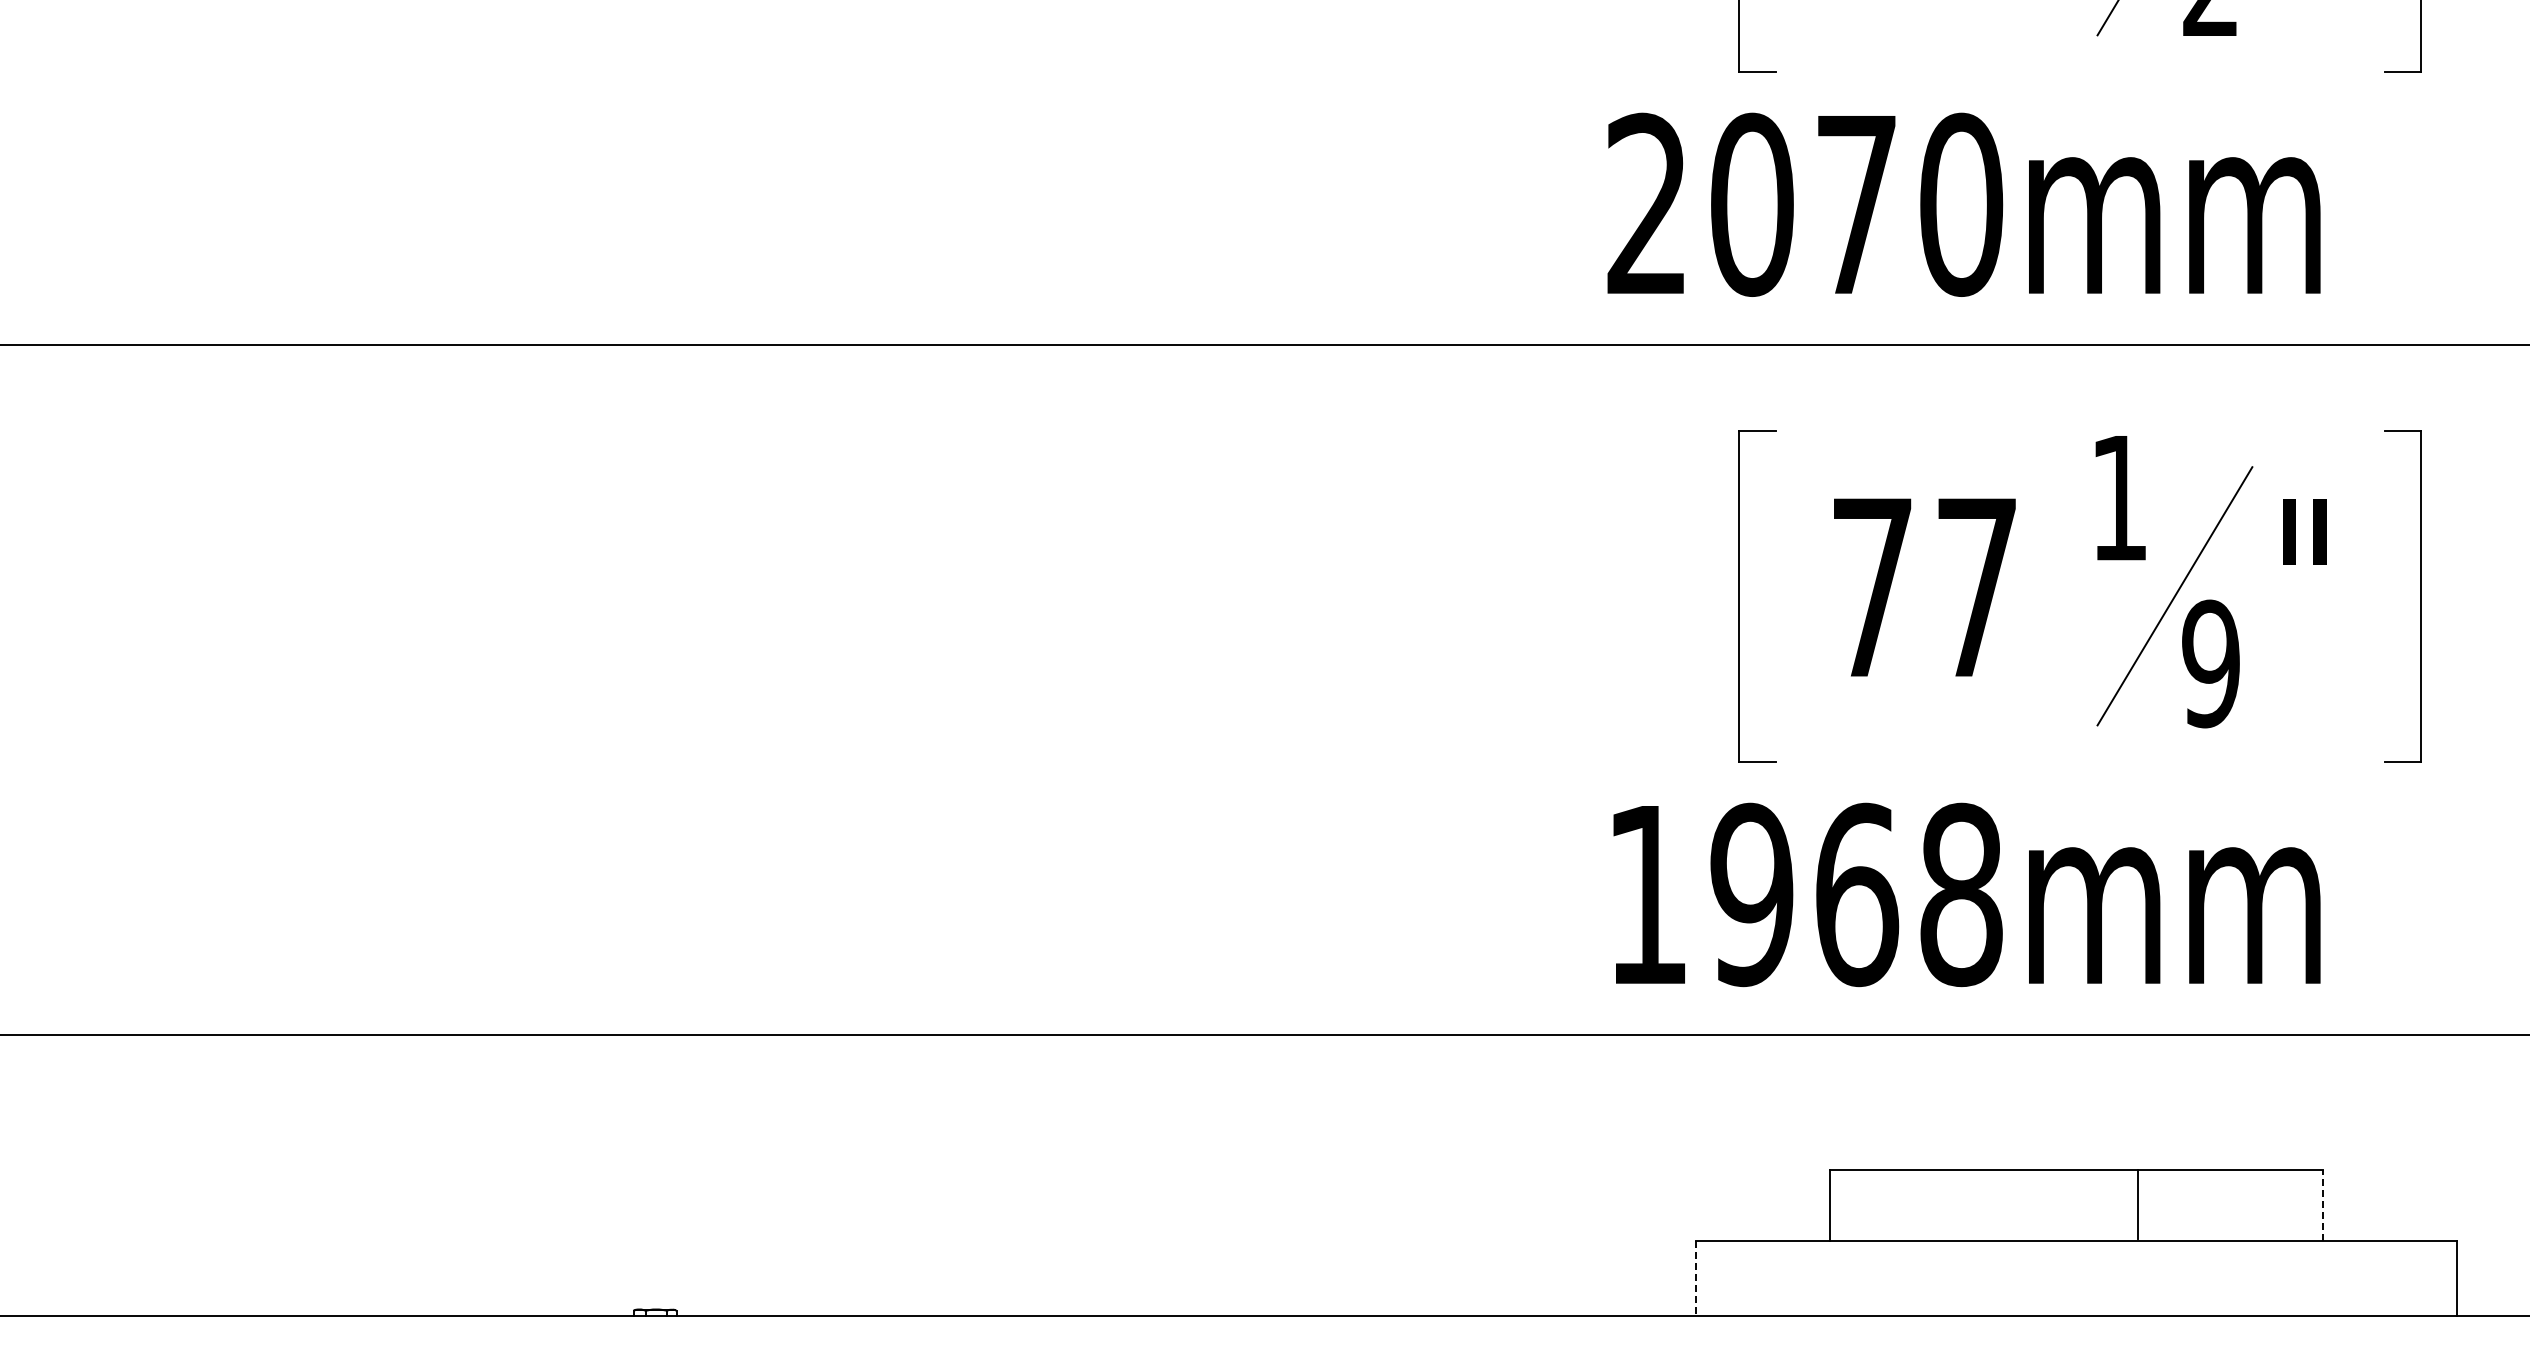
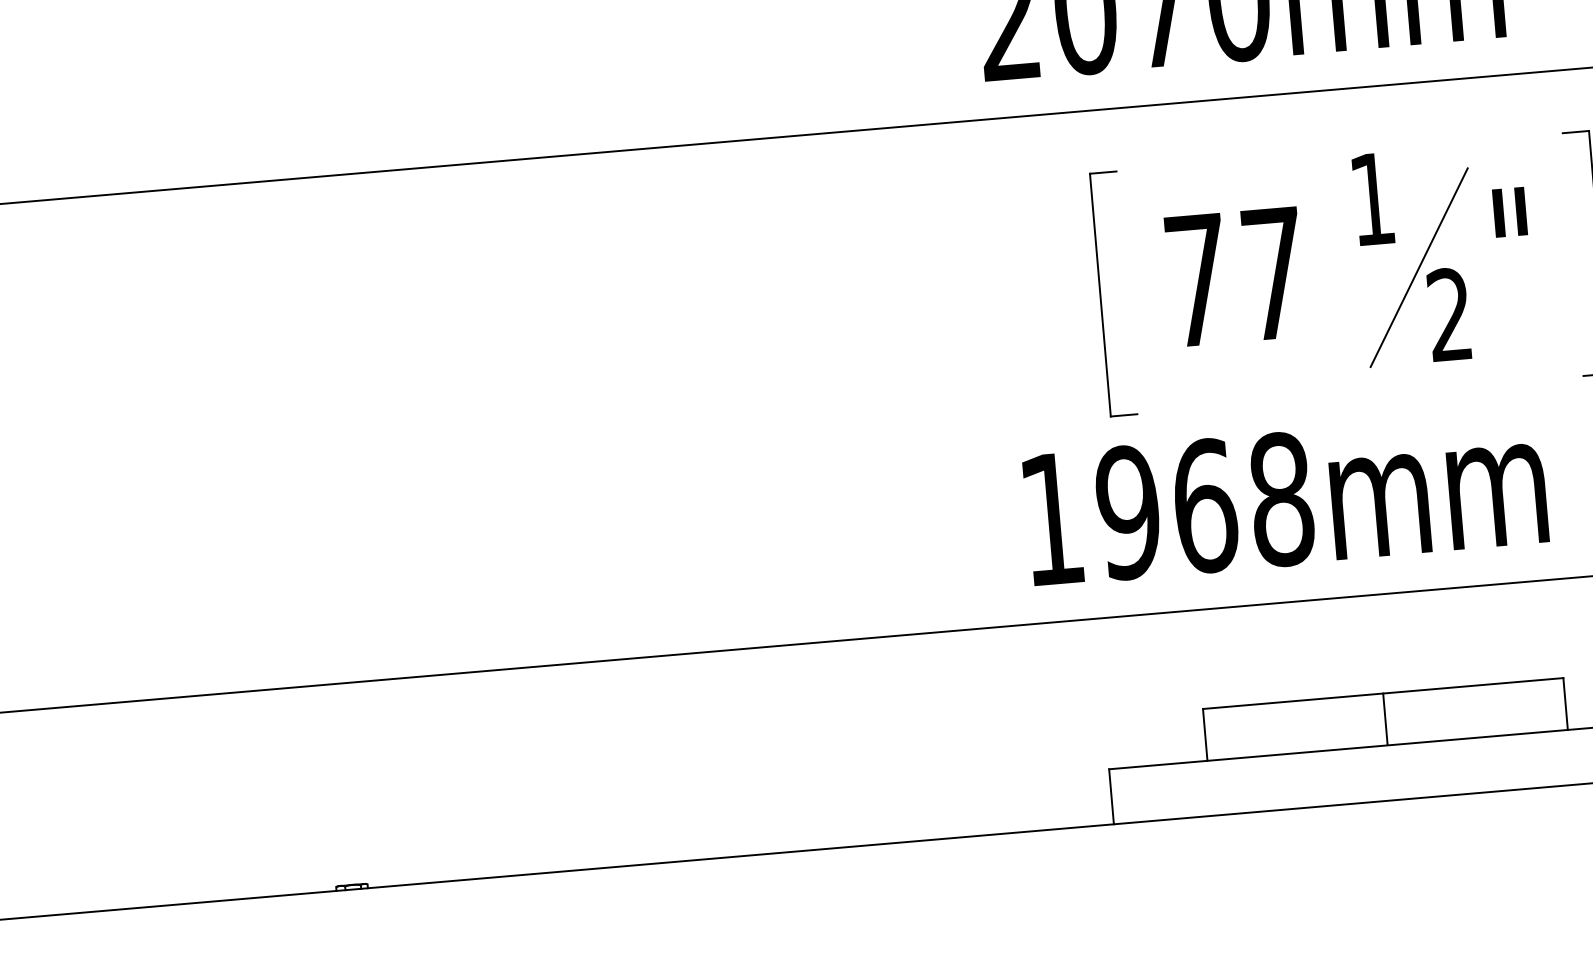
text: (2210, 663) -> (1449, 314), 9 -> 2
line: (2137, 1204) -> (1385, 718), moved
line: (2322, 1204) -> (1565, 703), dashed -> solid
line: (1696, 1278) -> (1111, 796), dashed -> solid

